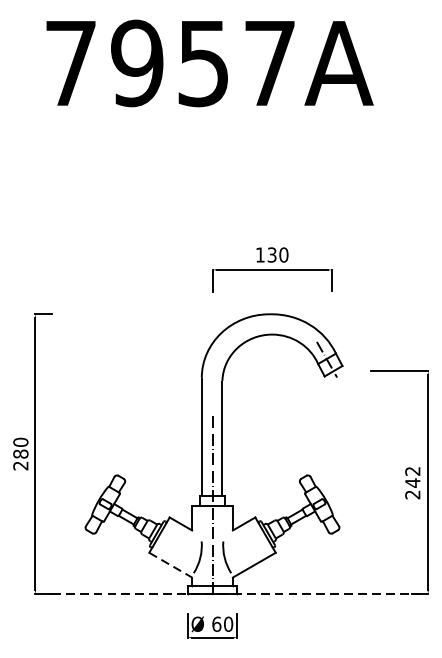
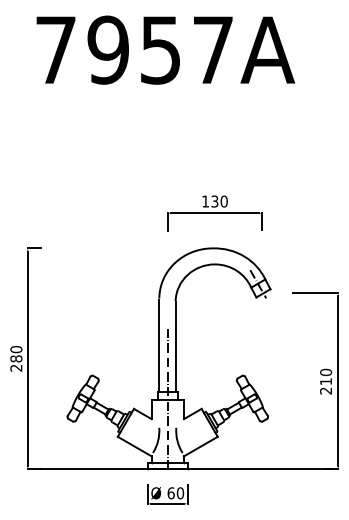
text: (413, 476) -> (326, 376), 242 -> 210
line: (170, 565) -> (134, 446), dashed -> solid
line: (236, 594) -> (186, 469), dashed -> solid

